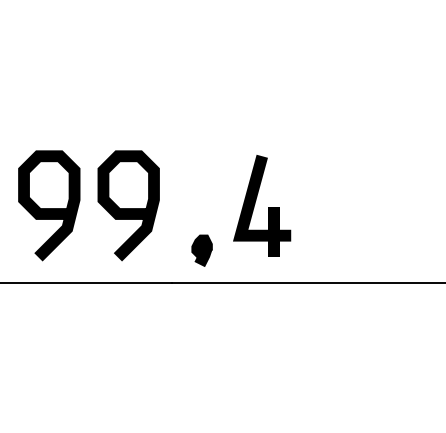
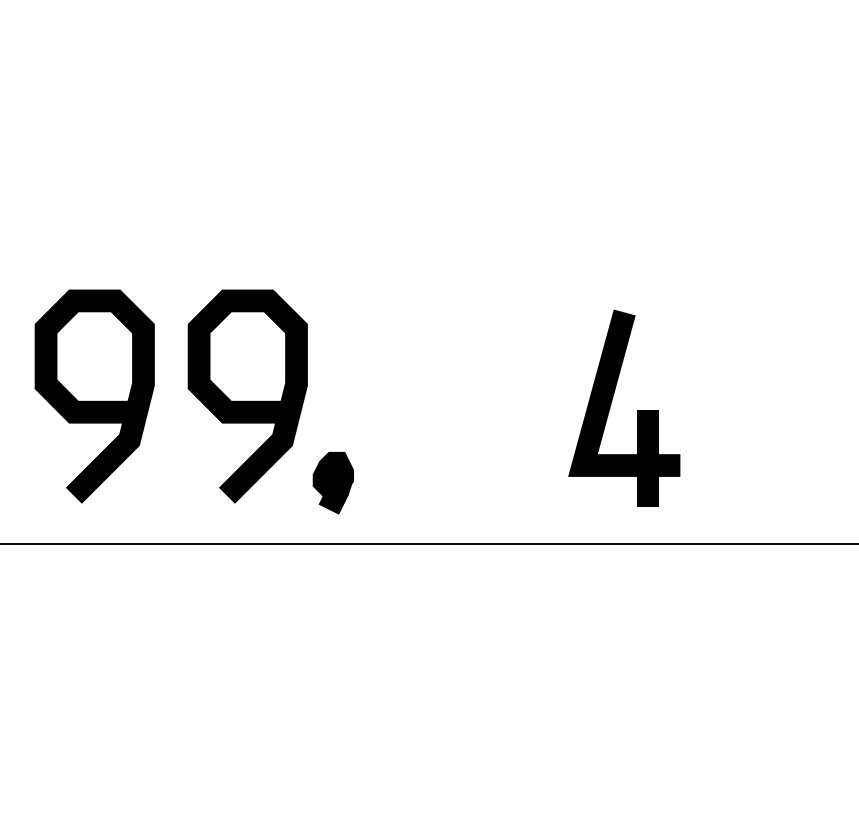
part: (268, 207) -> (636, 411), moved
part: (201, 250) -> (332, 482), moved

